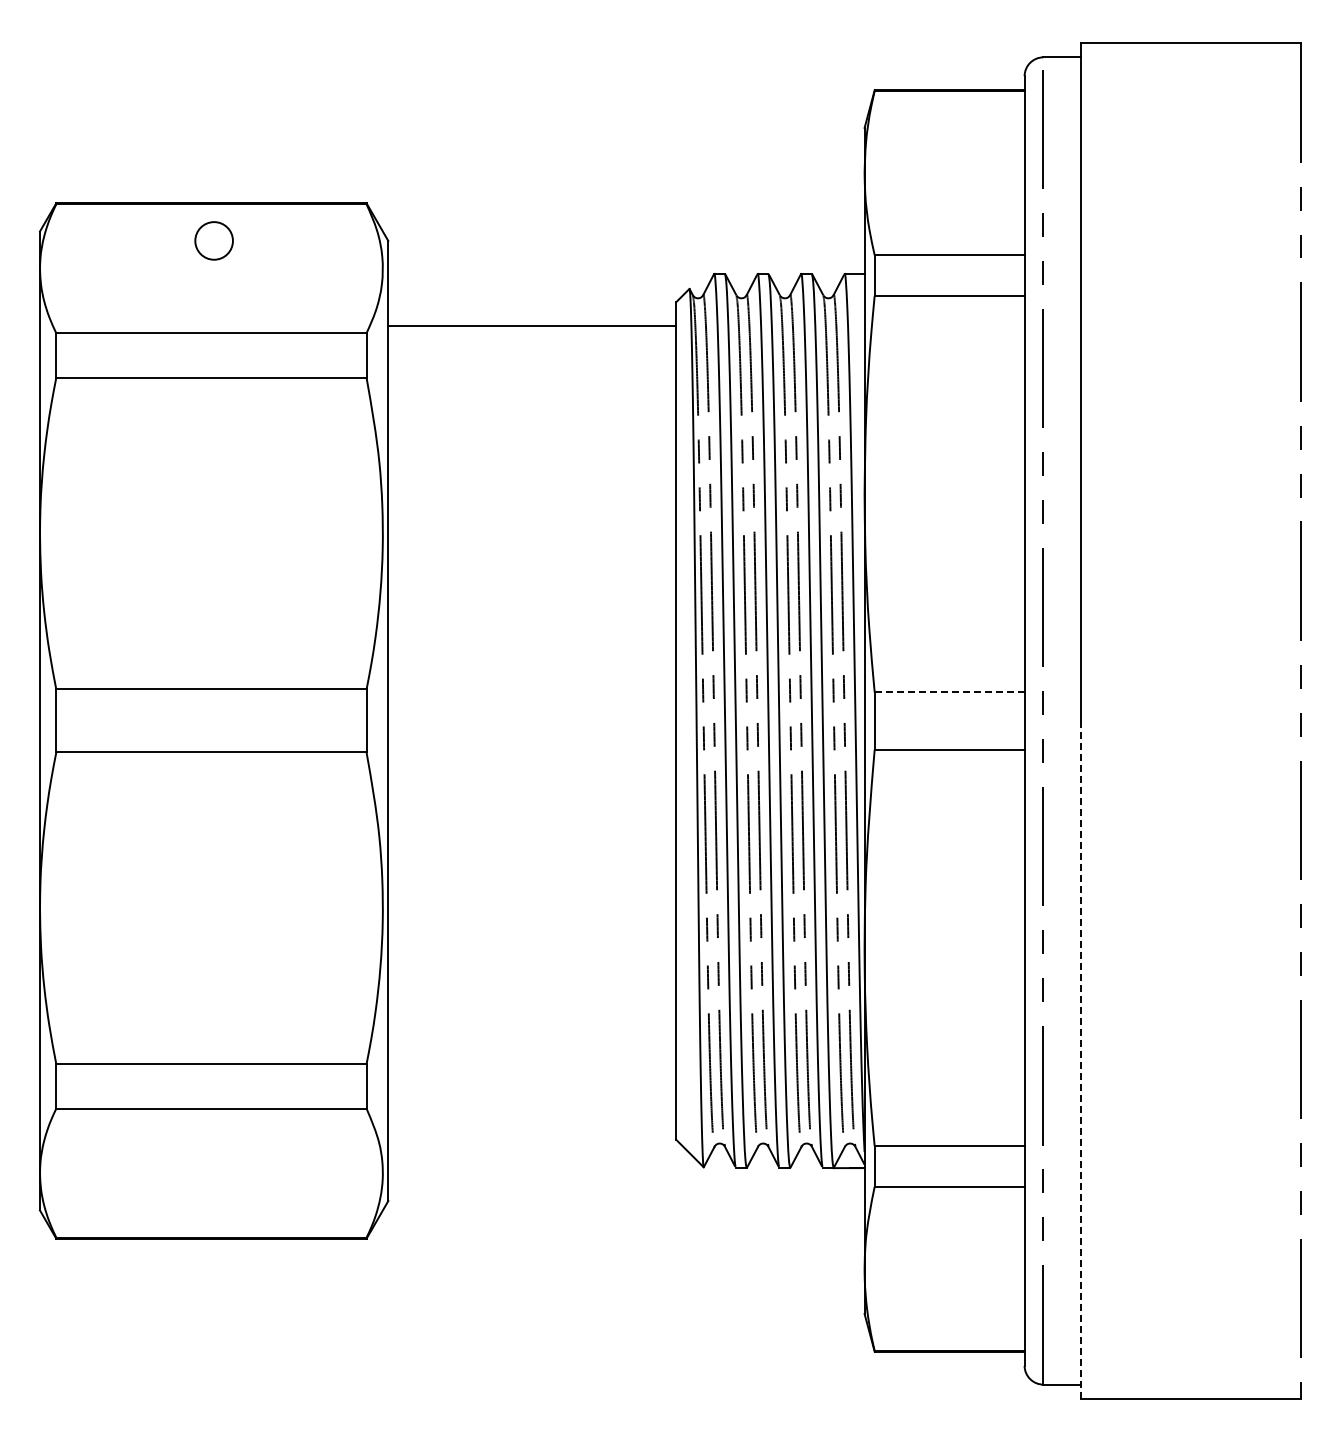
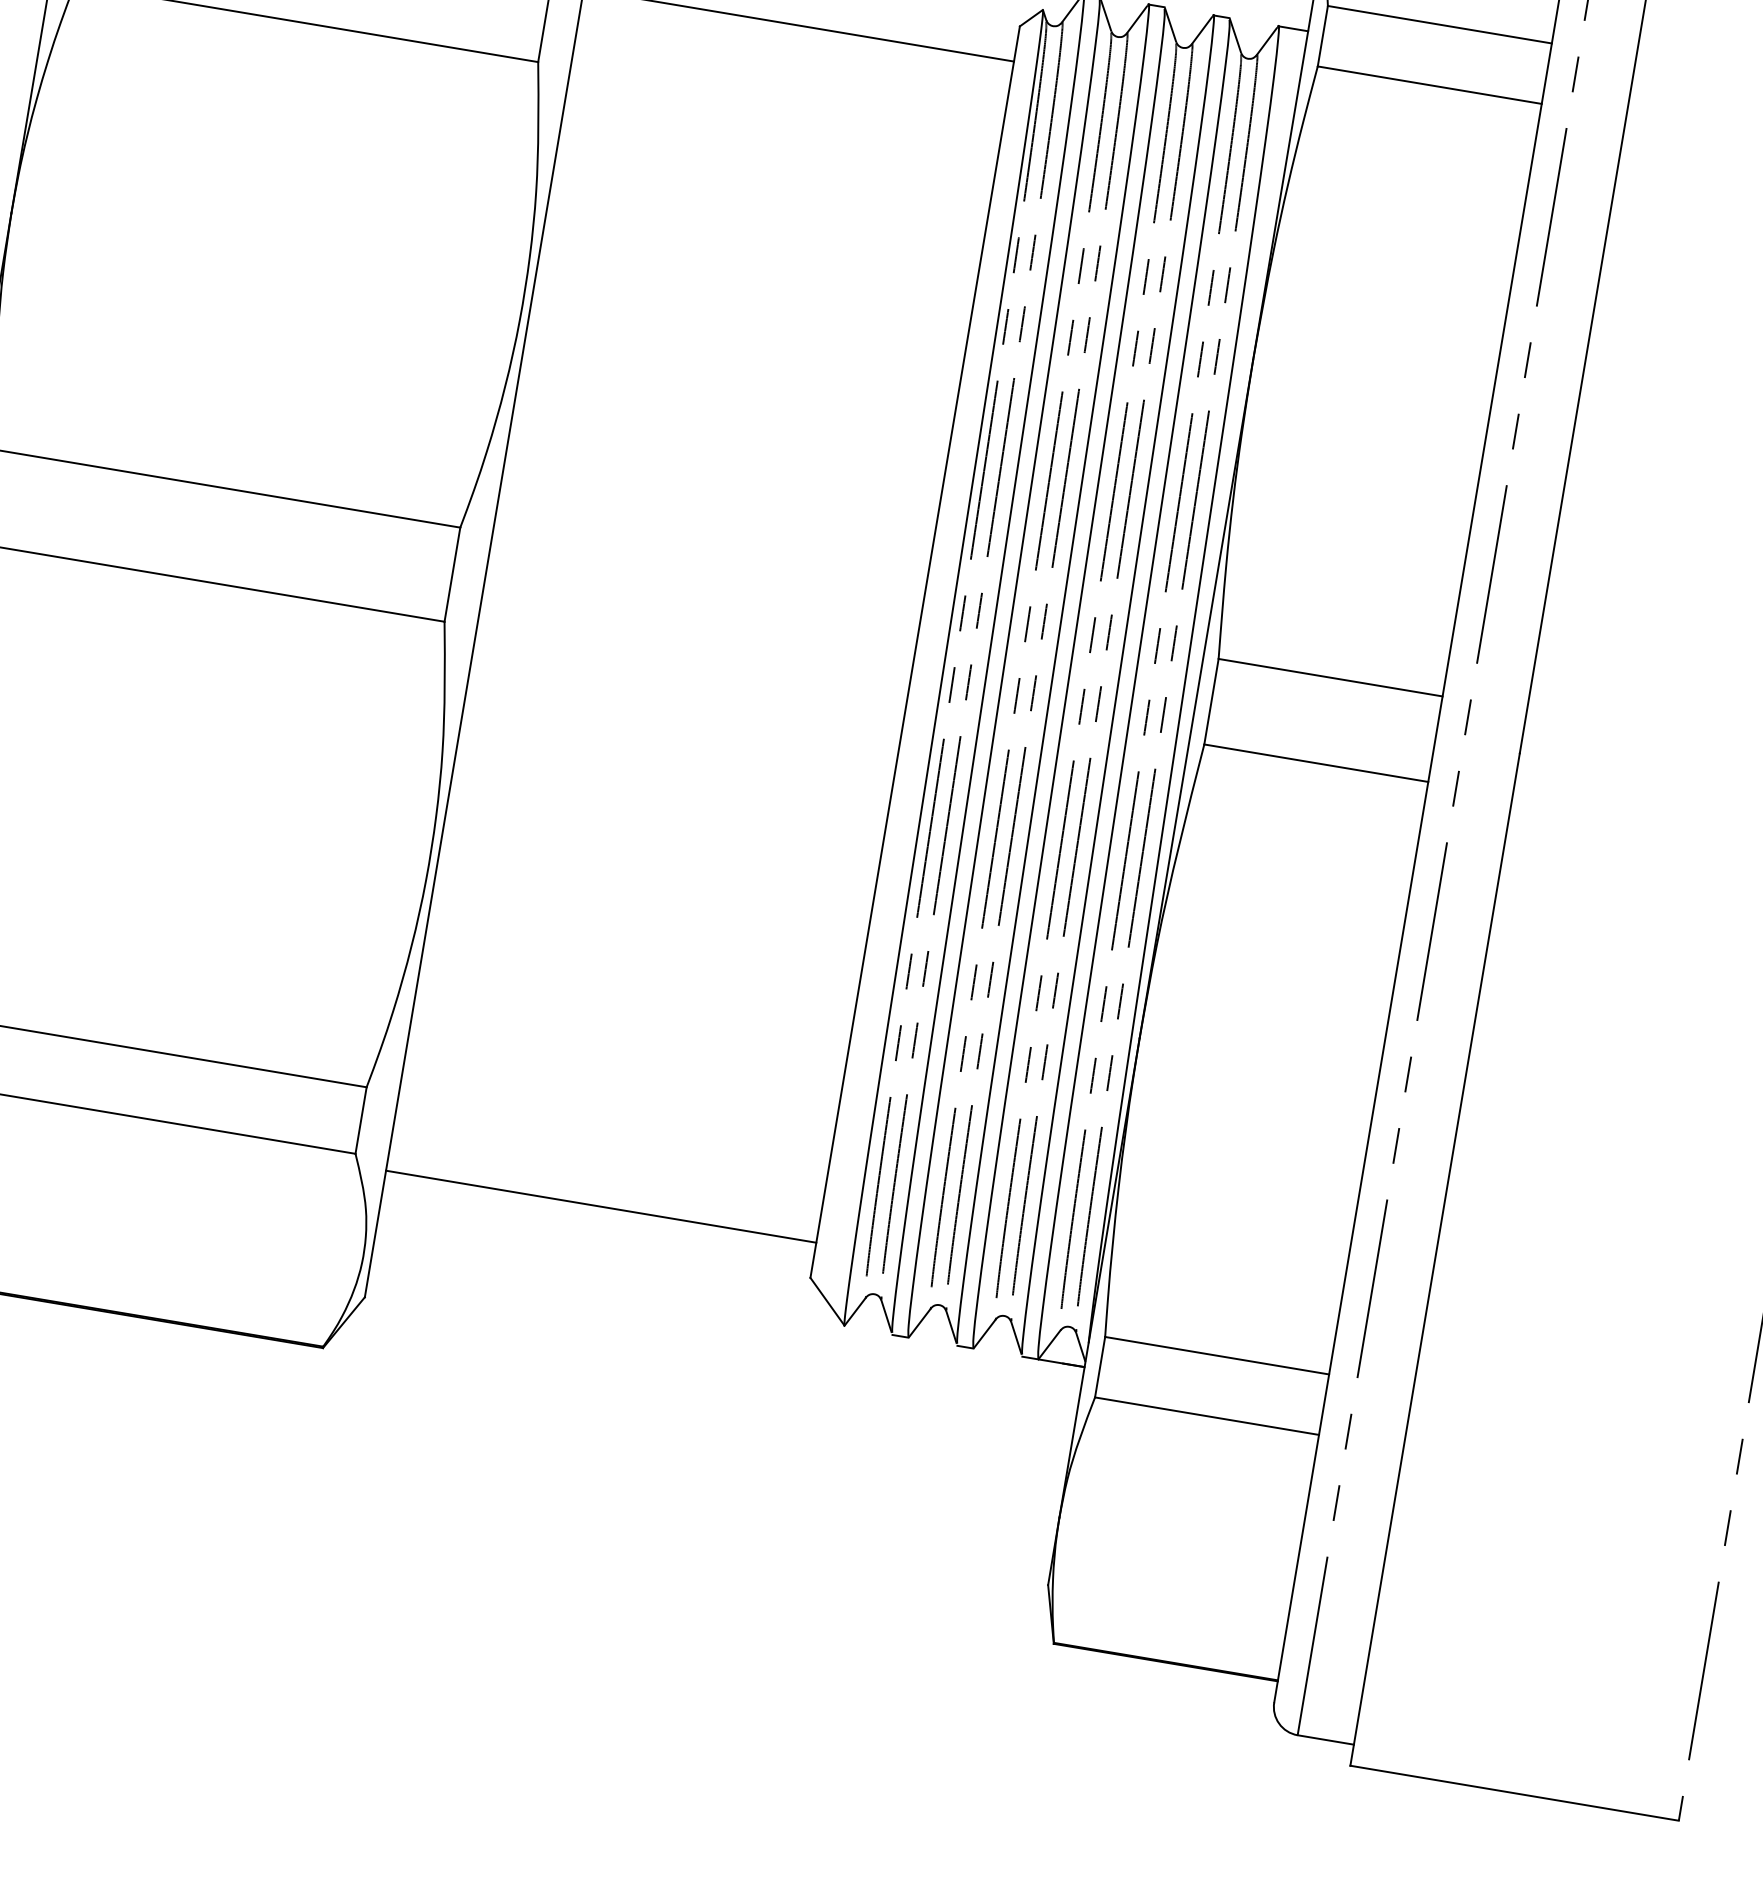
line: (949, 692) -> (1330, 677), dashed -> solid
line: (1081, 1059) -> (1435, 1259), dashed -> solid
line: (532, 1116) -> (601, 1206), added

